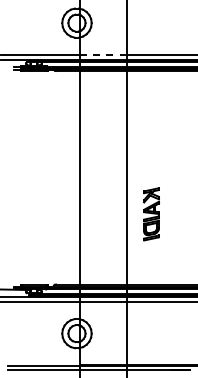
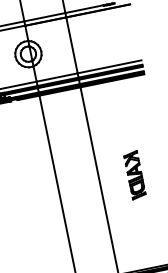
line: (102, 55) -> (56, 78), dashed -> solid
part: (151, 214) -> (134, 175), moved

